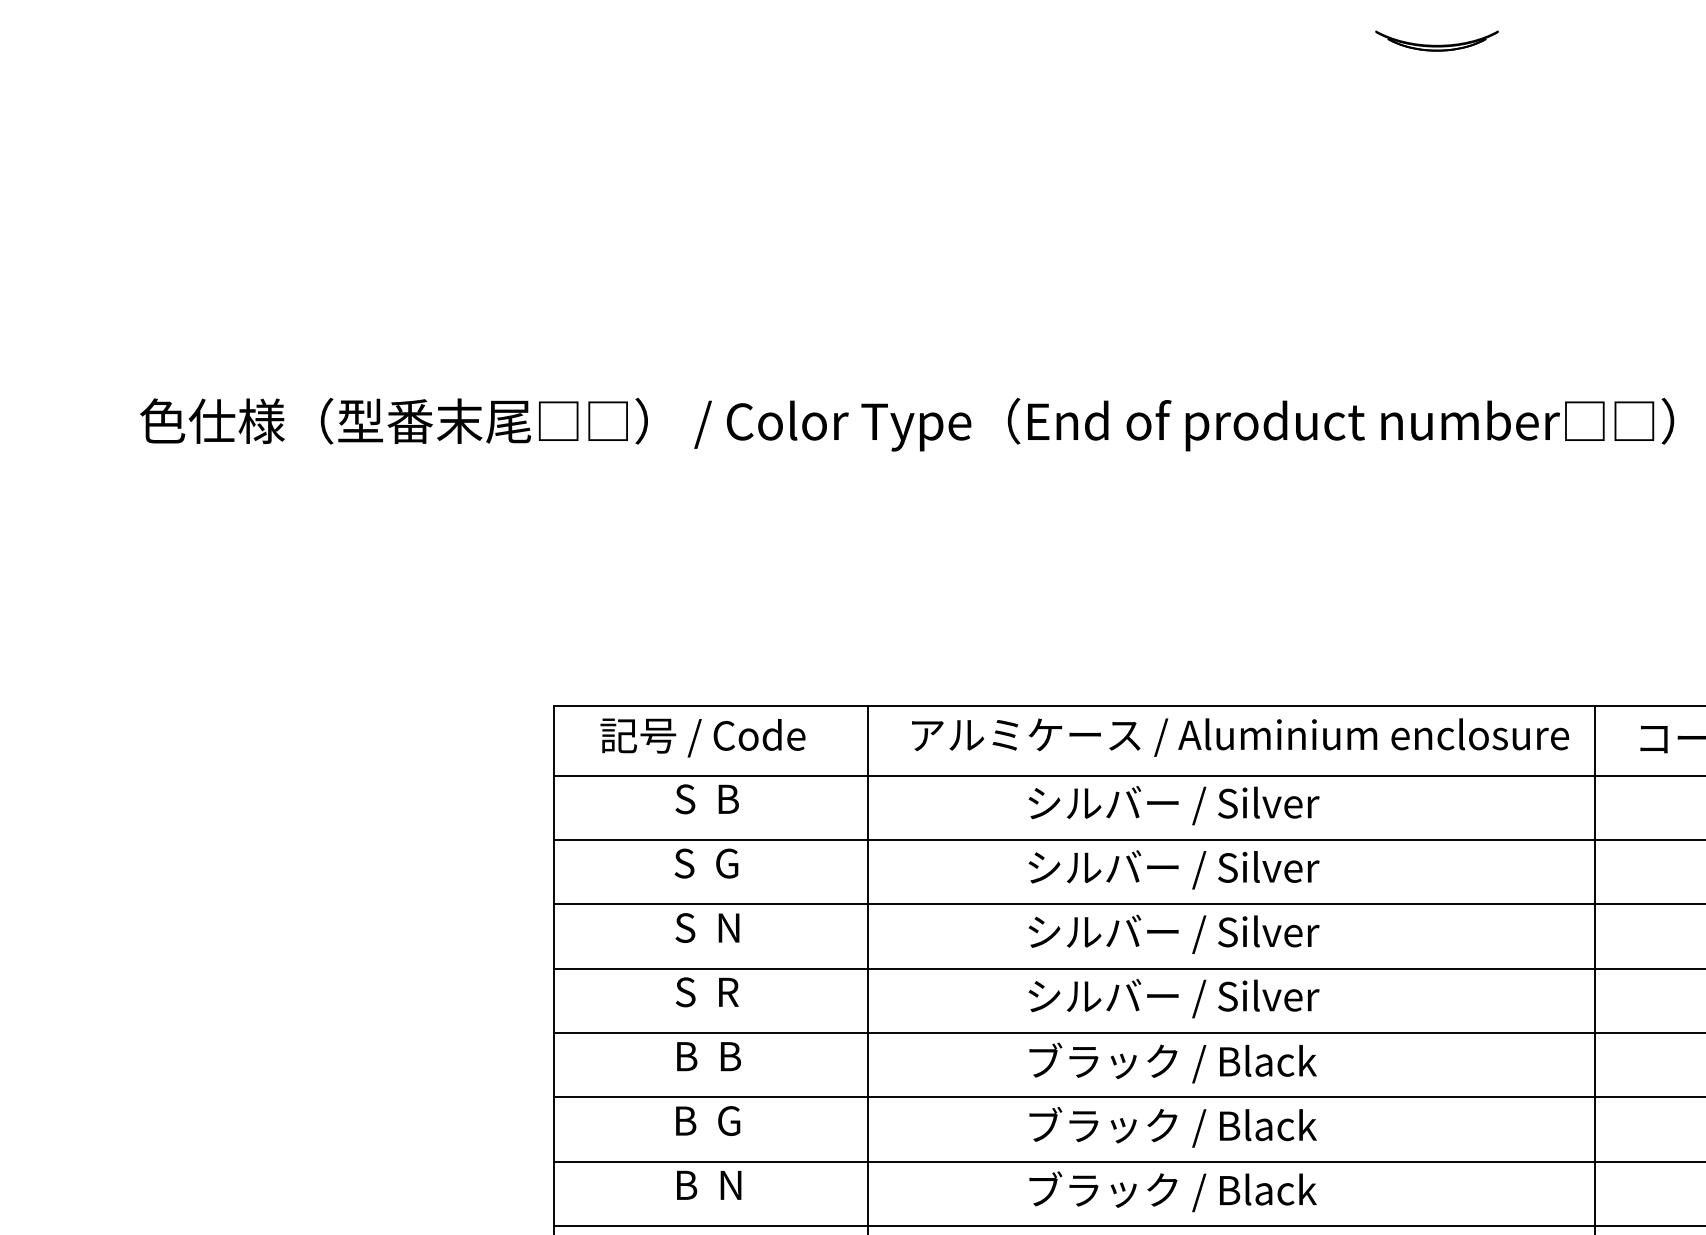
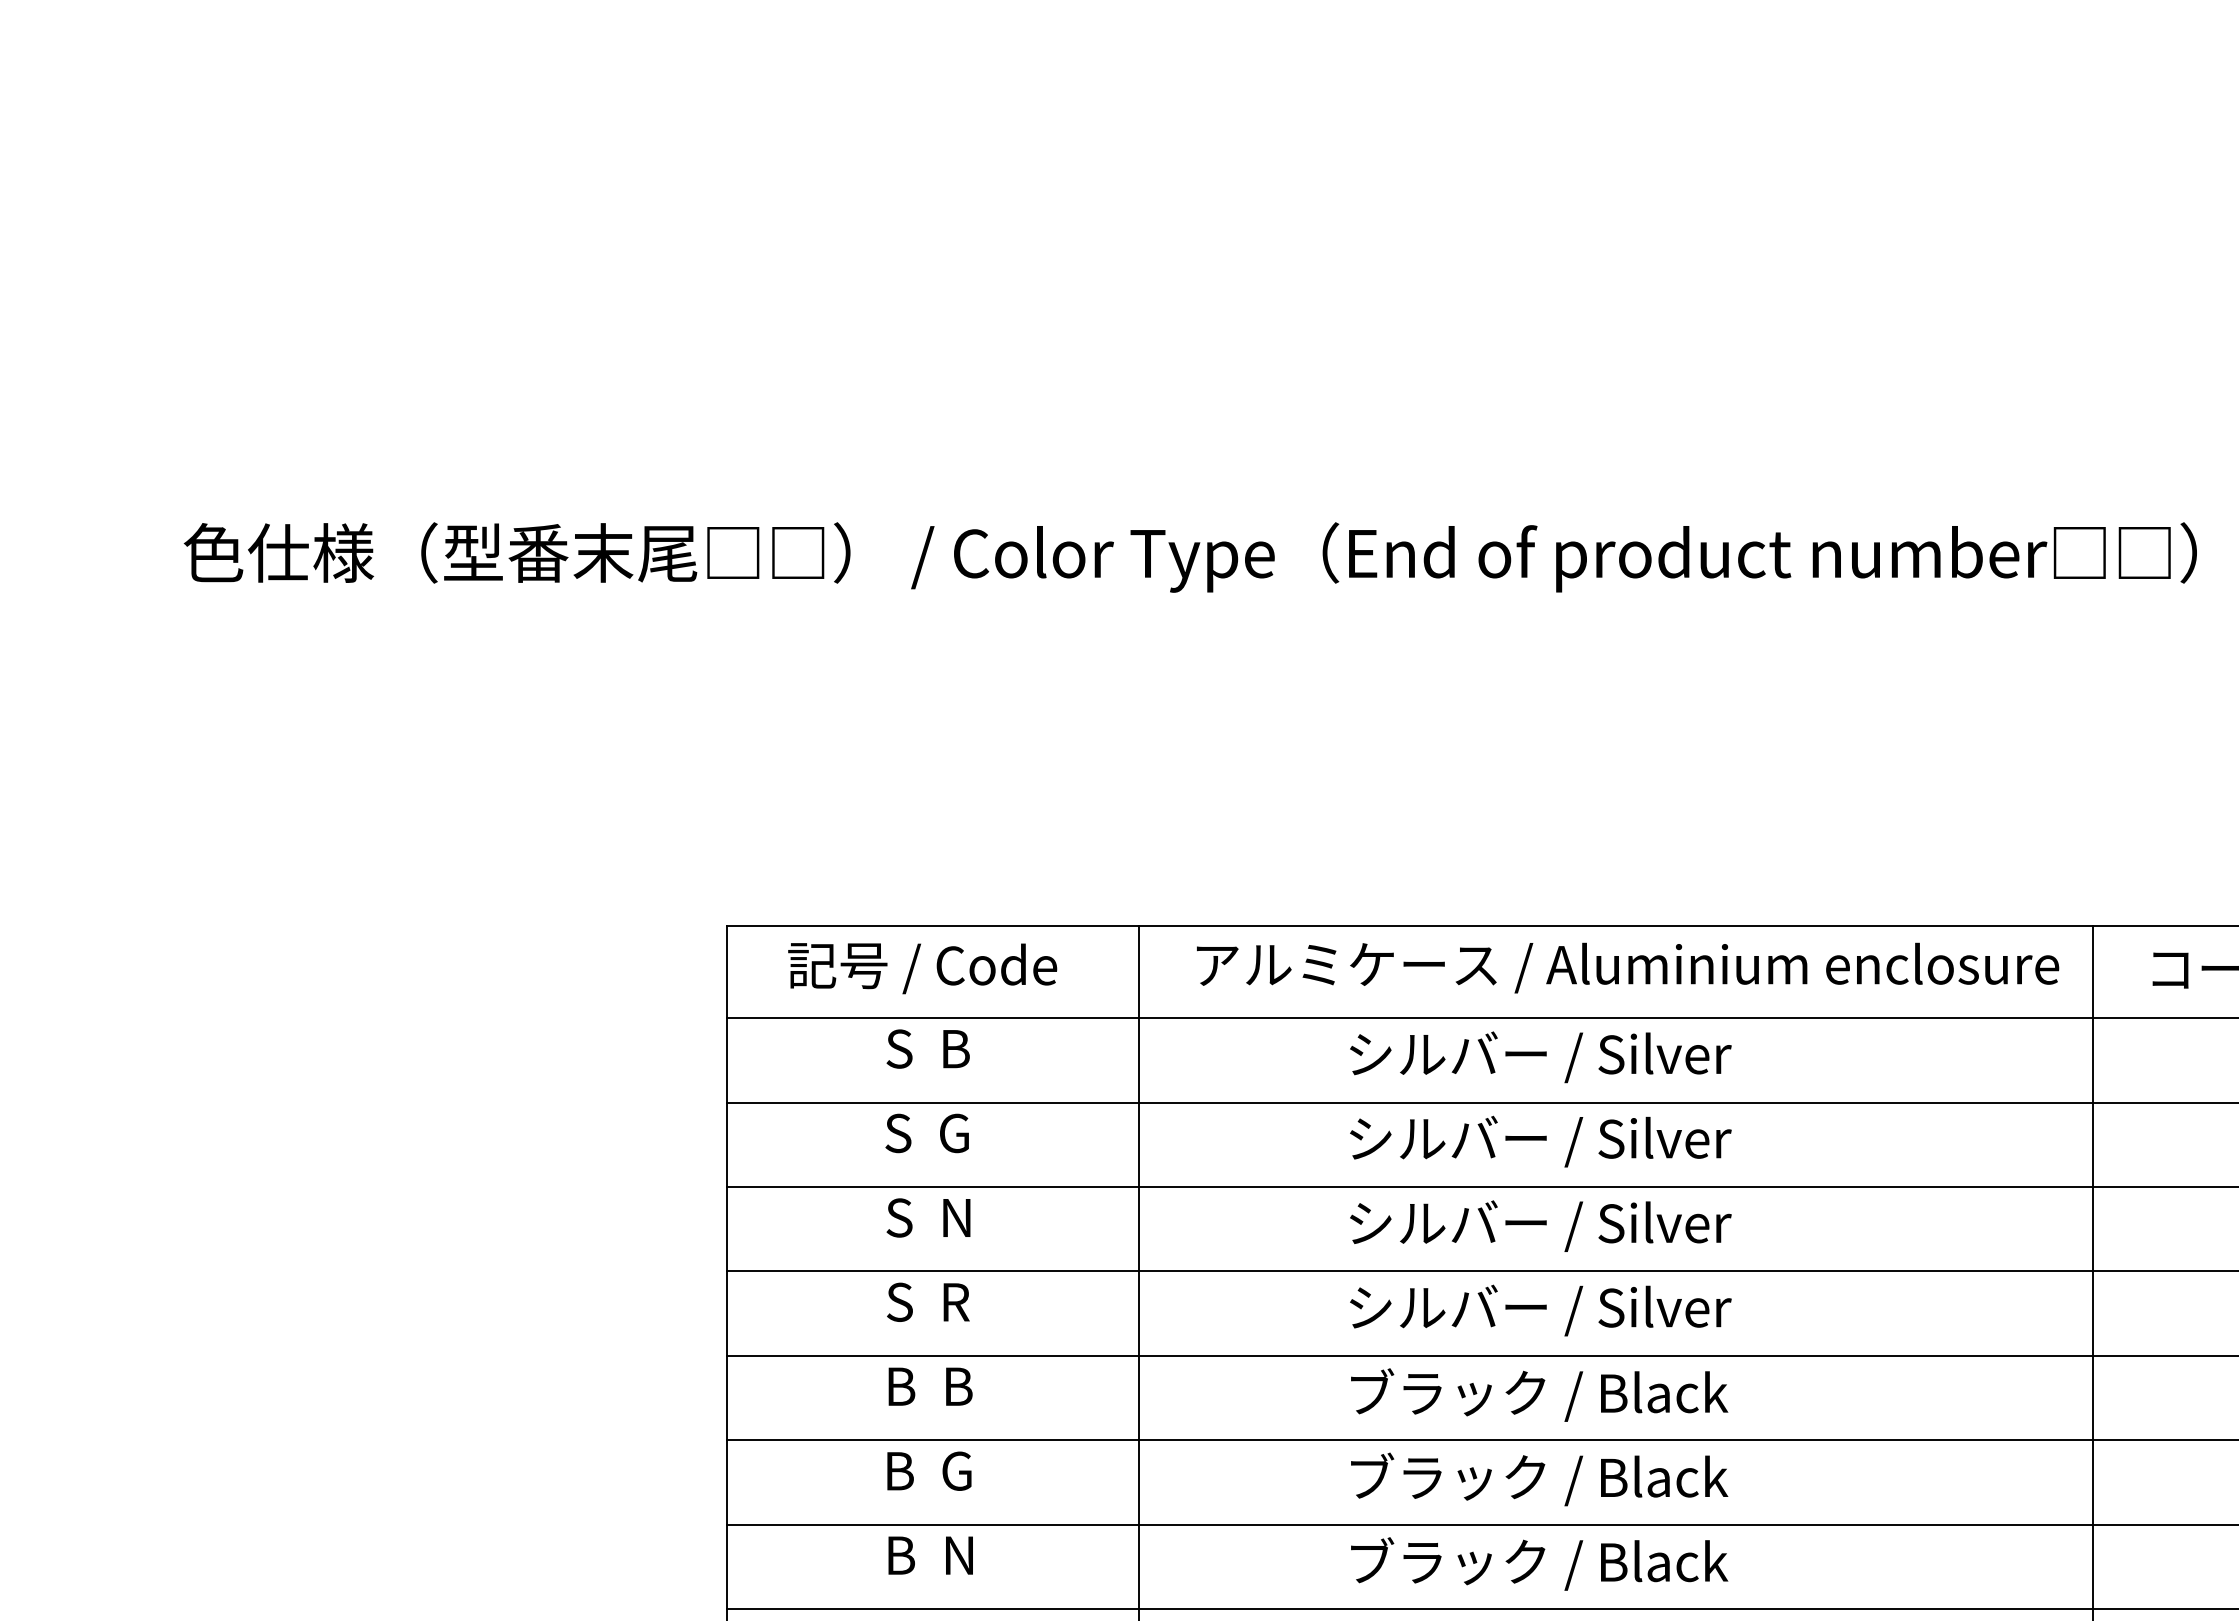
part: (1436, 40) -> (1885, 53), removed

